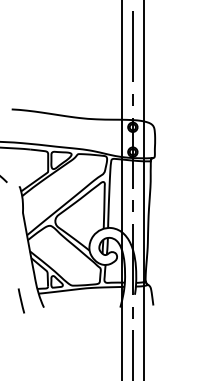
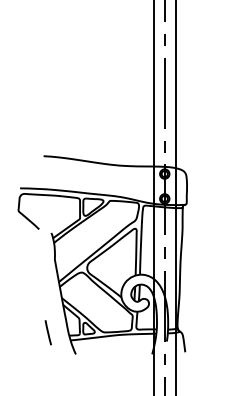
line: (20, 300) -> (47, 332), moved

